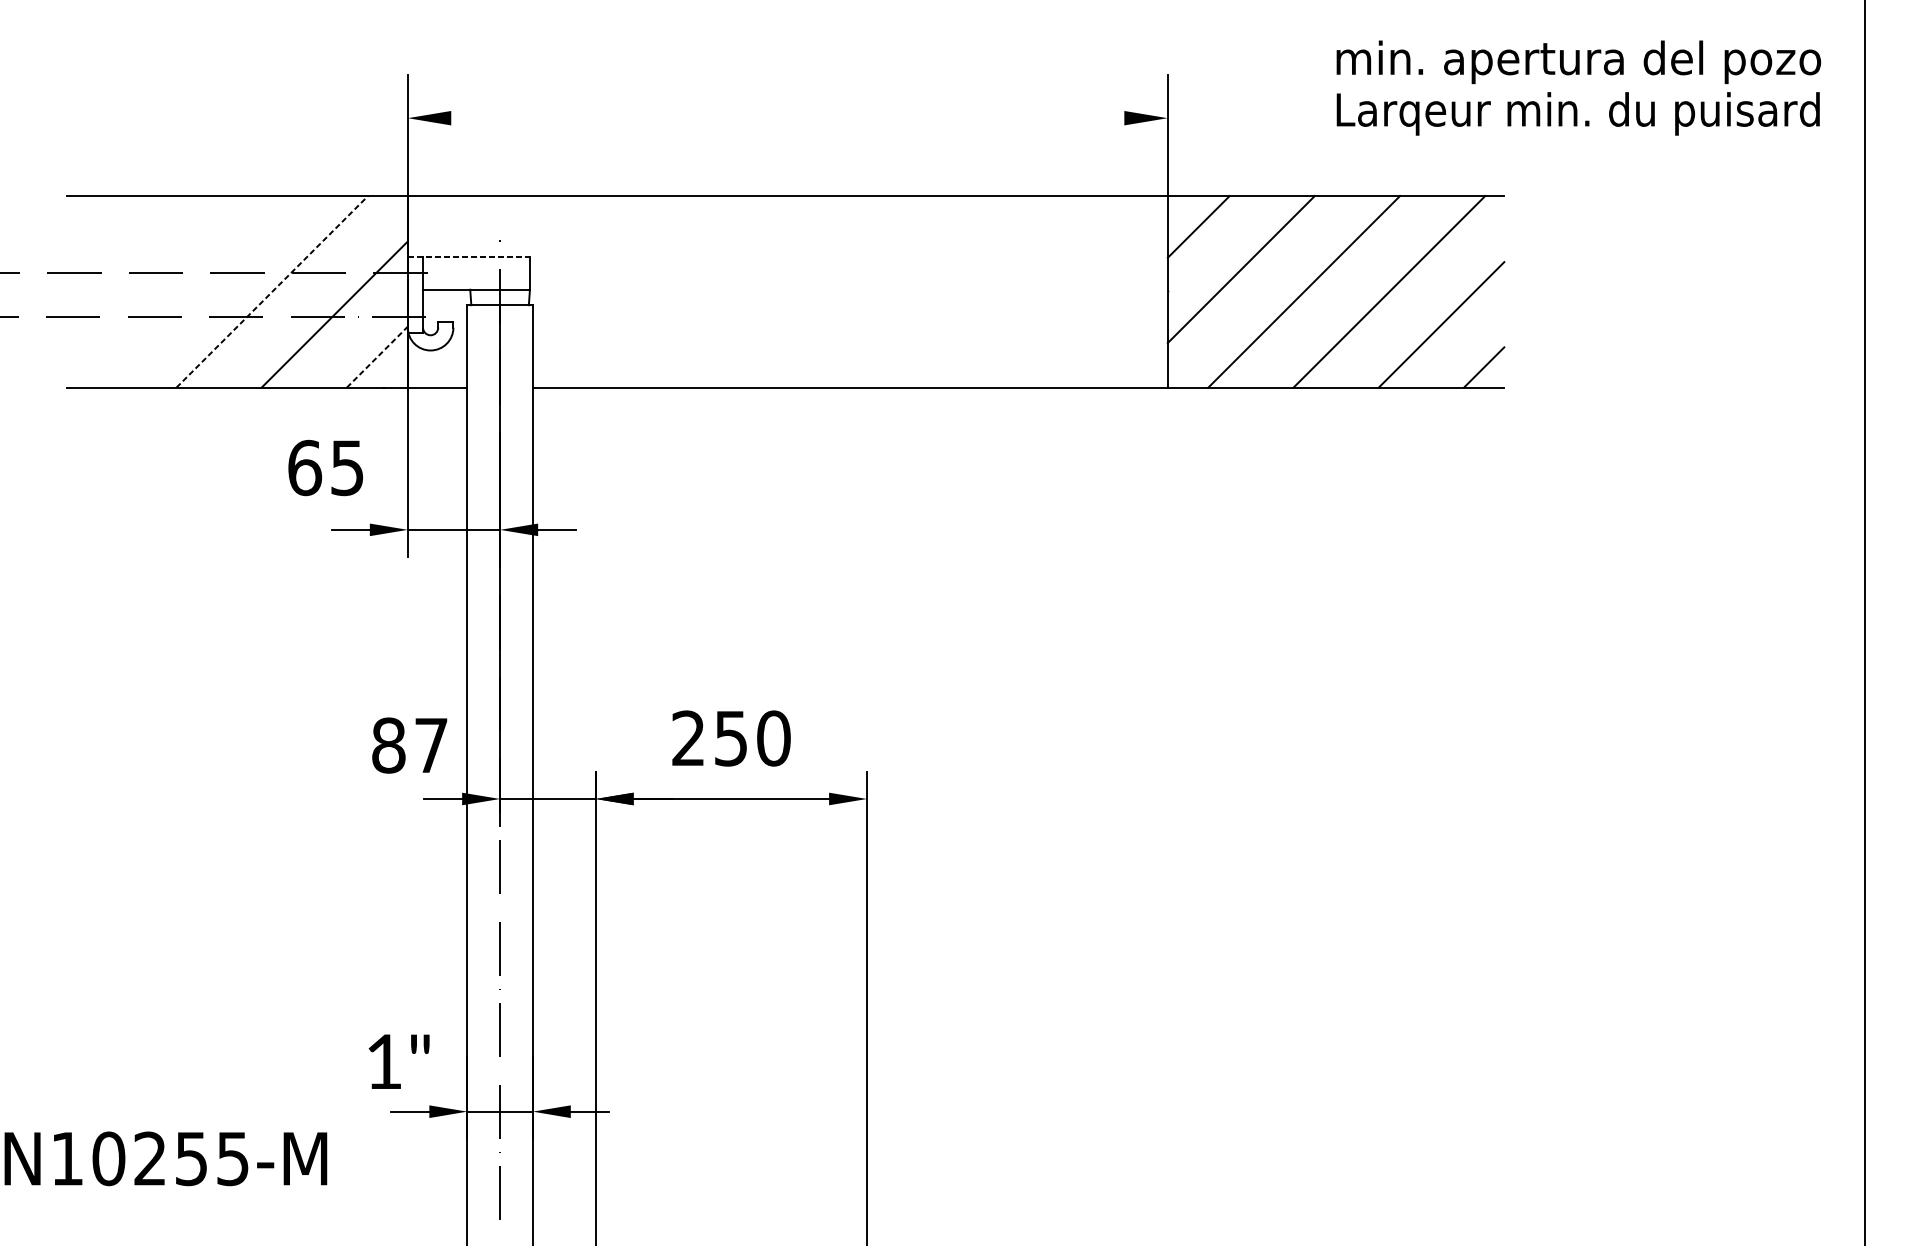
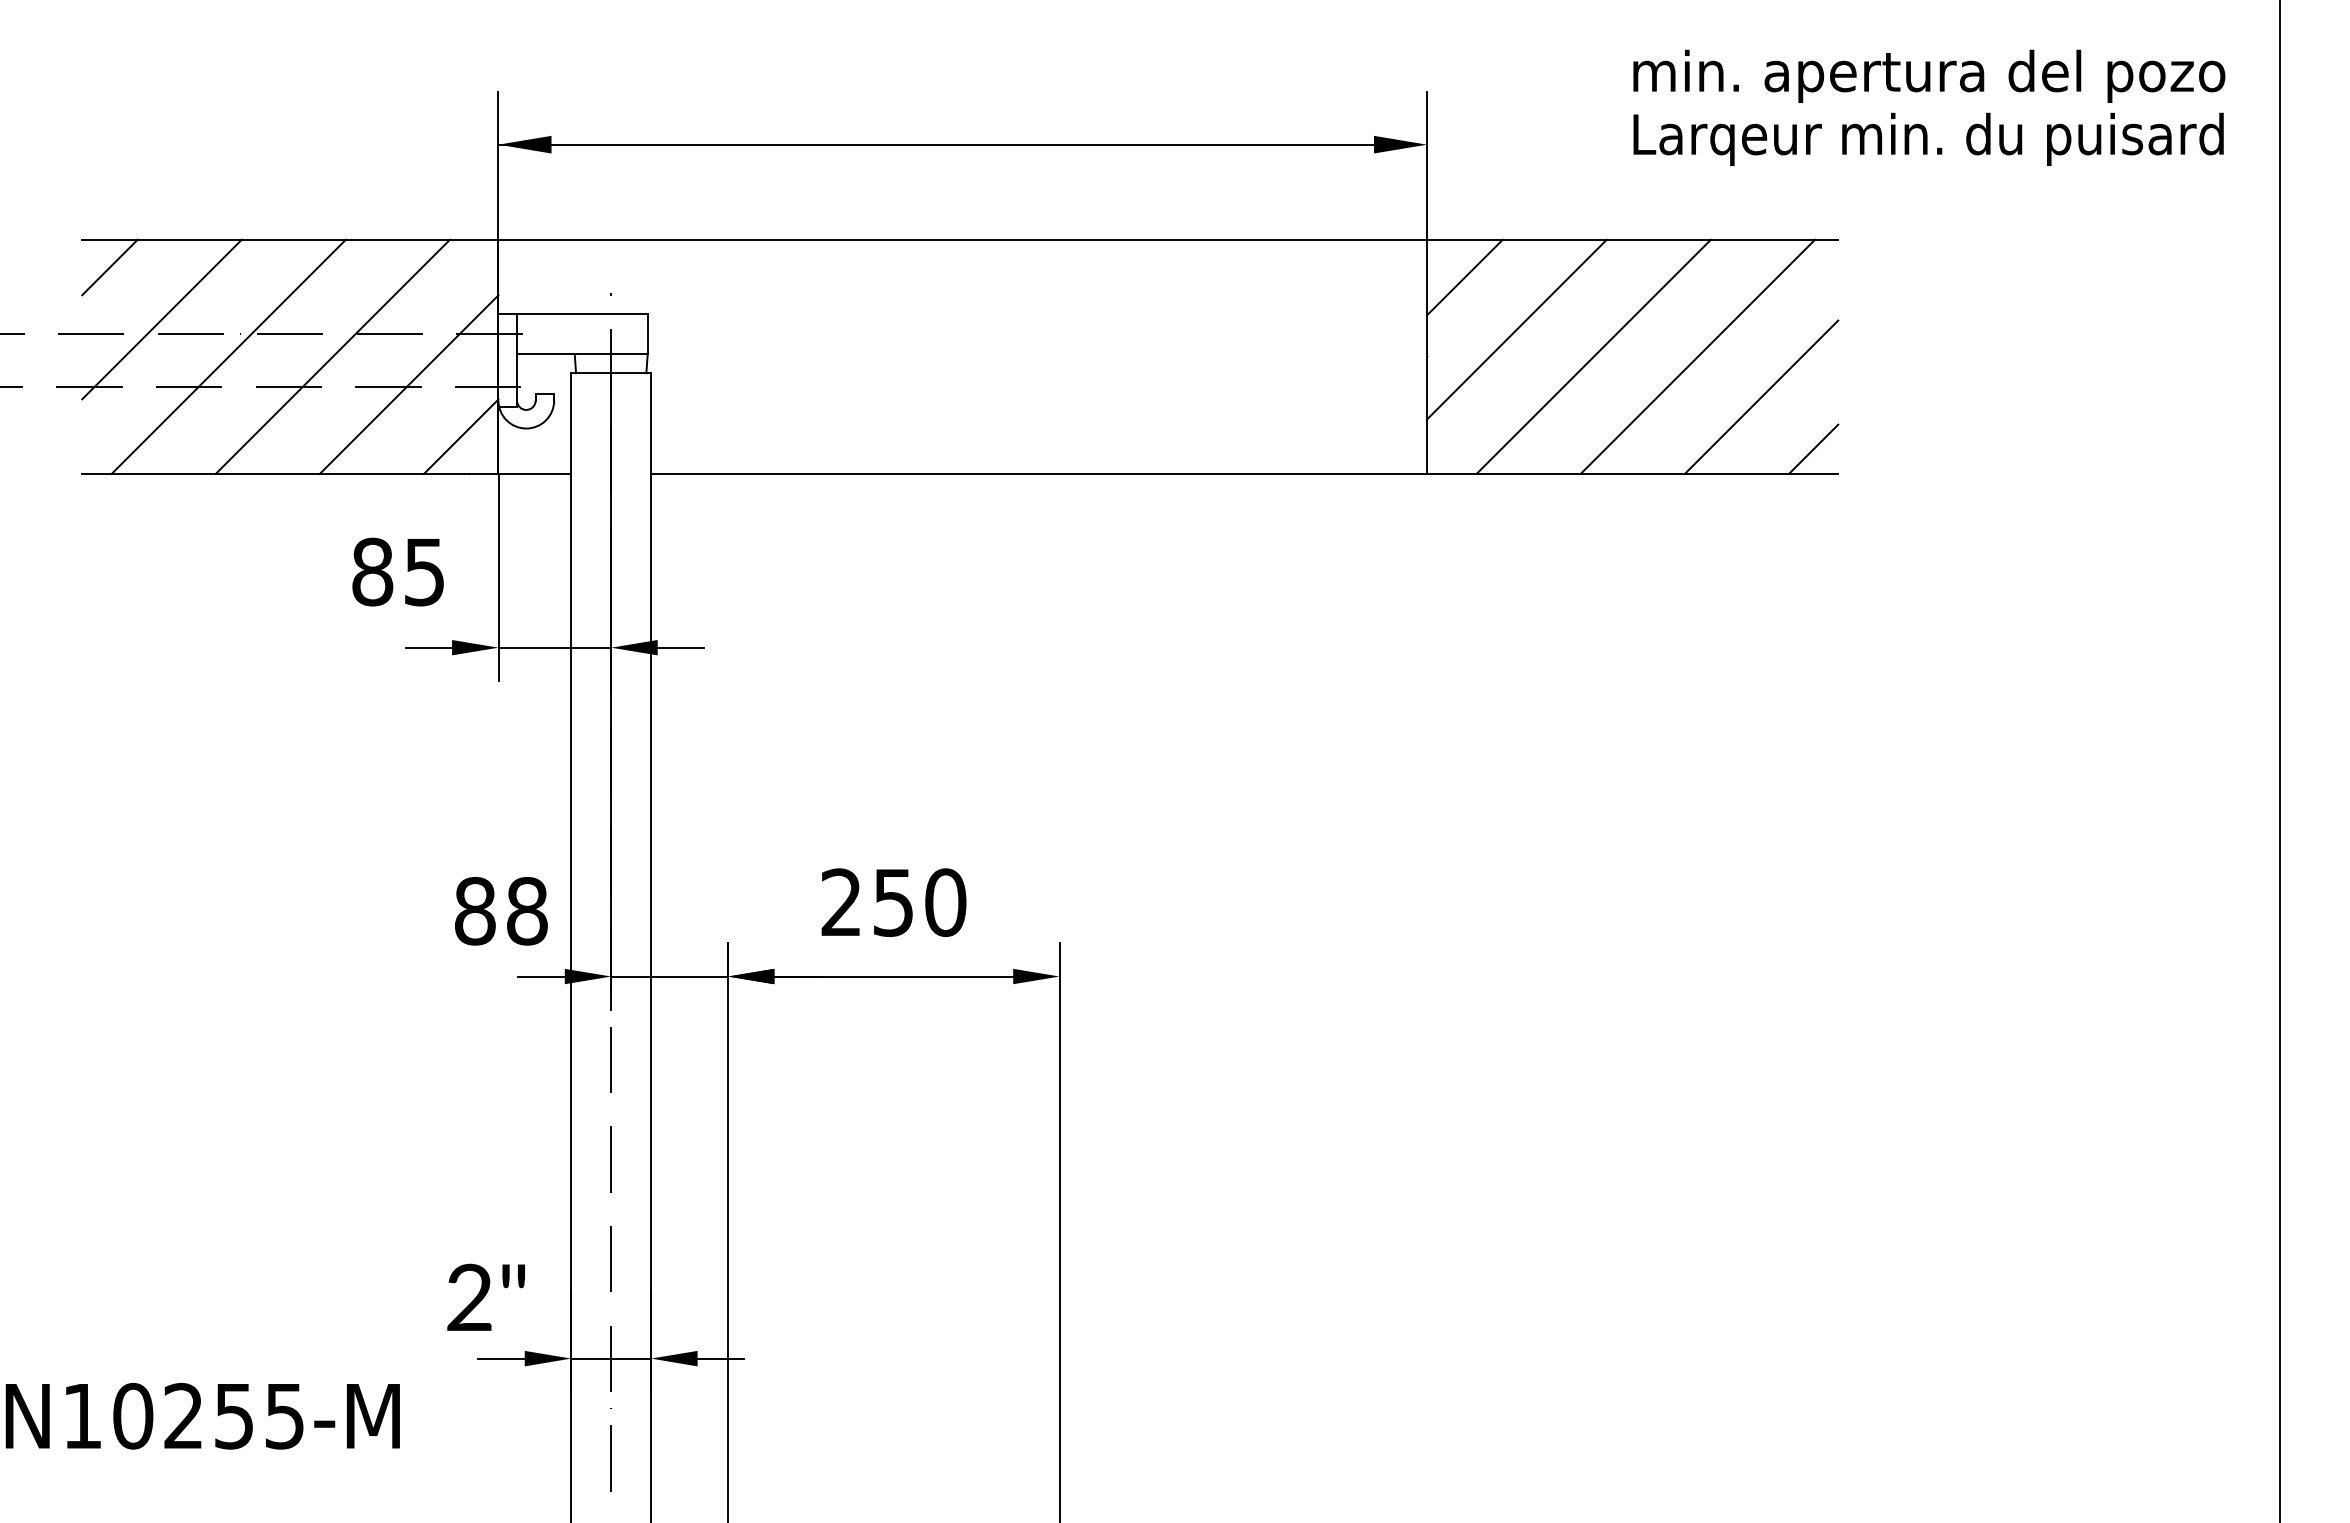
line: (765, 118) -> (935, 144), added
line: (89, 218) -> (109, 267), added
line: (469, 257) -> (573, 314), dashed -> solid
line: (132, 261) -> (161, 319), added
line: (186, 291) -> (228, 356), added
line: (271, 291) -> (332, 356), dashed -> solid
line: (377, 357) -> (461, 436), dashed -> solid
text: (304, 467) -> (372, 571), 65 -> 85
text: (431, 745) -> (527, 911), 87 -> 88
text: (384, 1060) -> (469, 1296), 1" -> 2"

